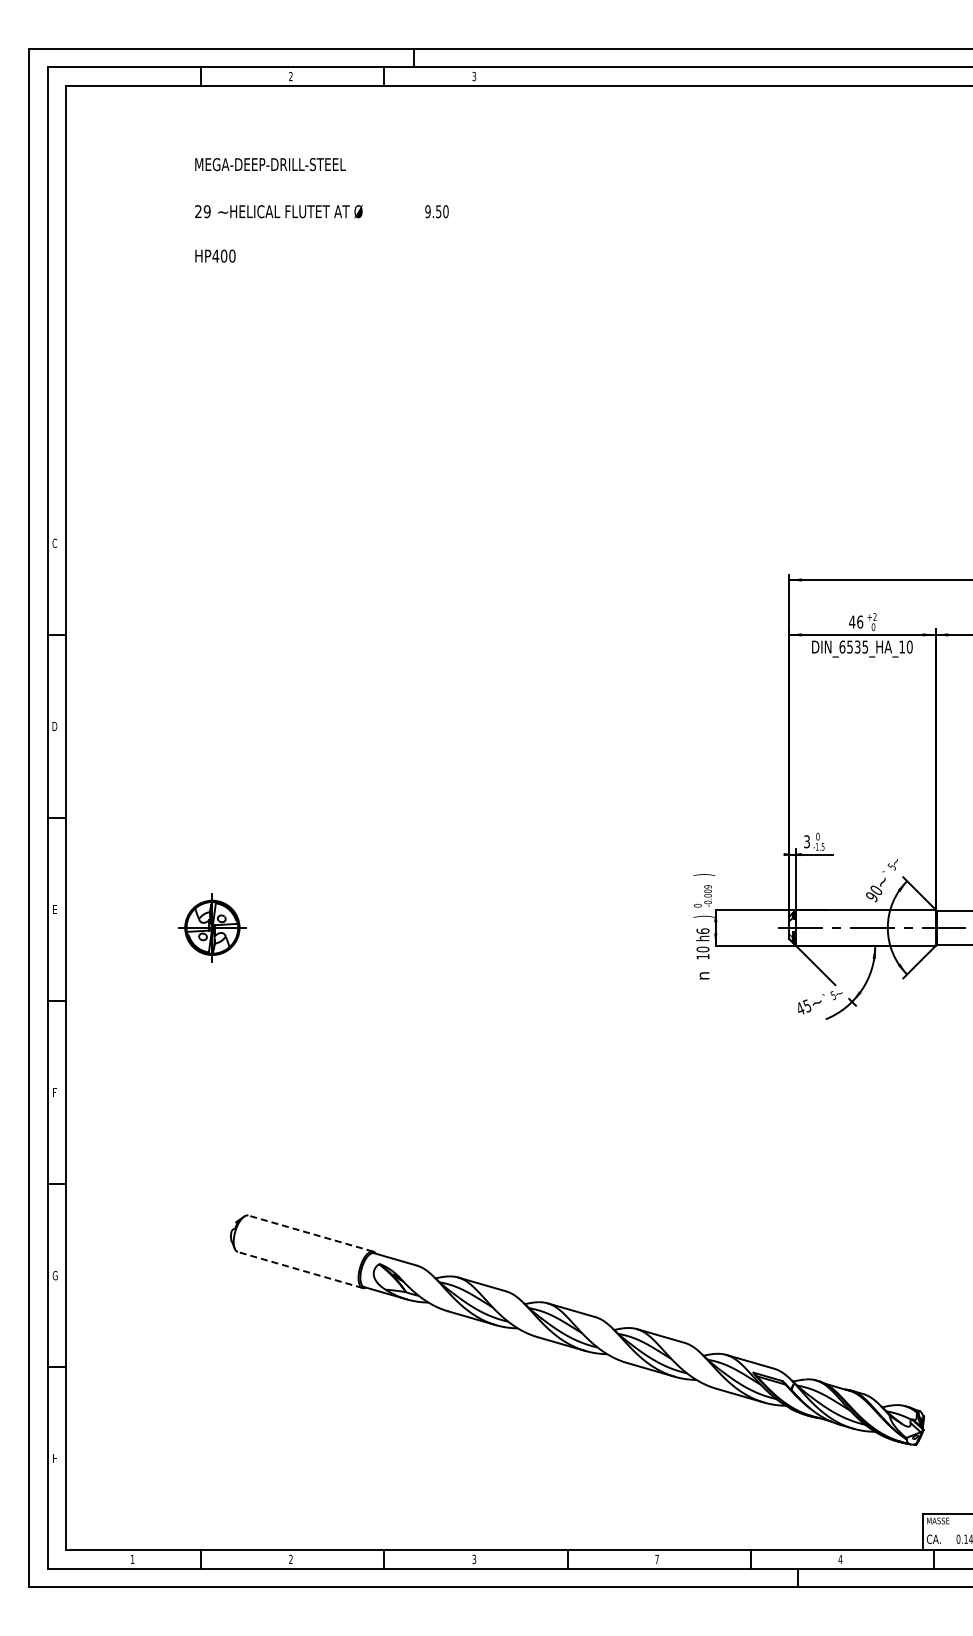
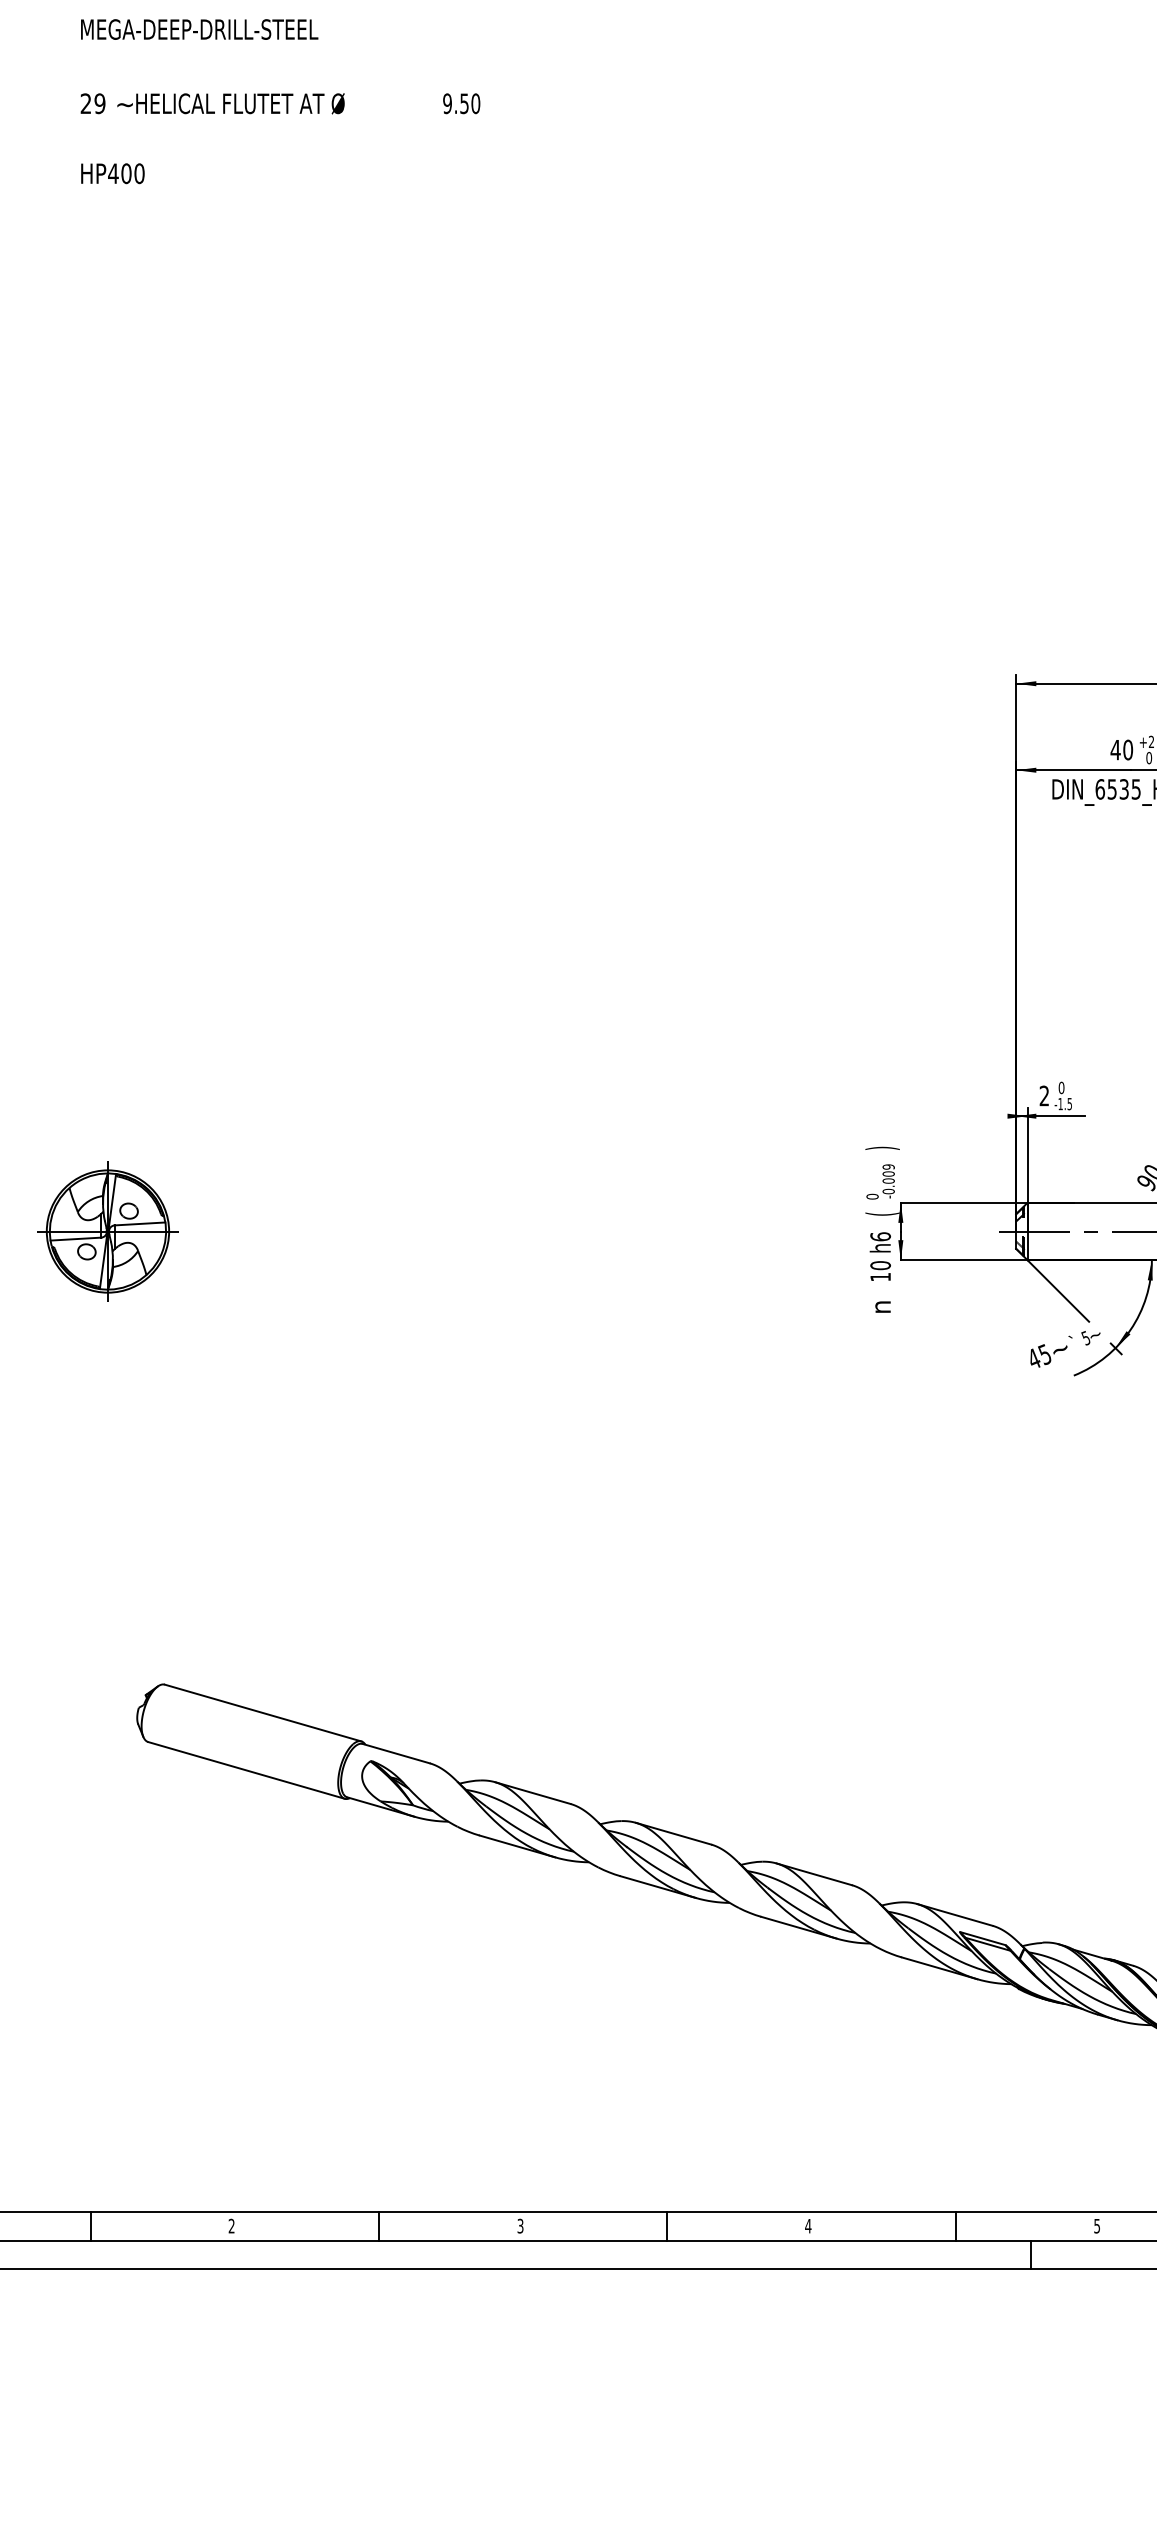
text: (860, 621) -> (1128, 749), 46 -> 40
text: (806, 841) -> (1043, 1095), 3 -> 2
text: (703, 916) -> (881, 1213), ) -> (
part: (212, 927) -> (108, 1230), size x1.43
line: (310, 1233) -> (262, 1712), dashed -> solid
line: (300, 1270) -> (246, 1771), dashed -> solid
text: (657, 1558) -> (808, 2224), 7 -> 4
text: (840, 1559) -> (1097, 2226), 4 -> 5

